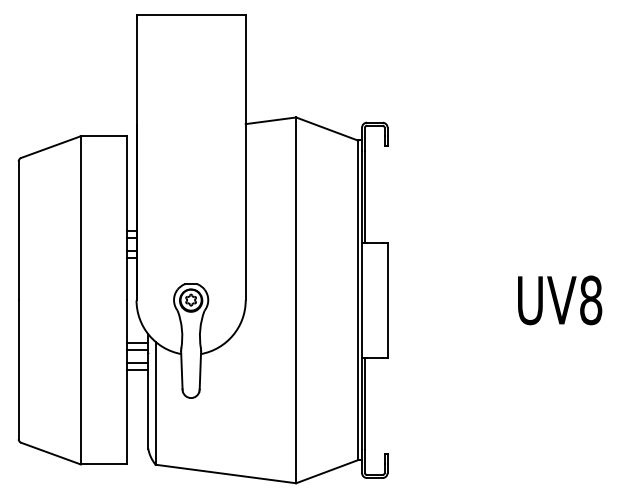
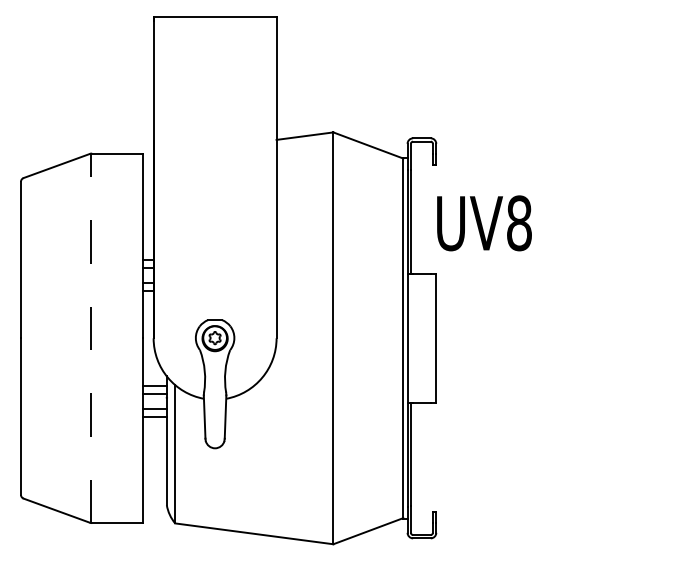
line: (80, 300) -> (90, 338), solid -> dashed
text: (560, 300) -> (484, 223), moved

